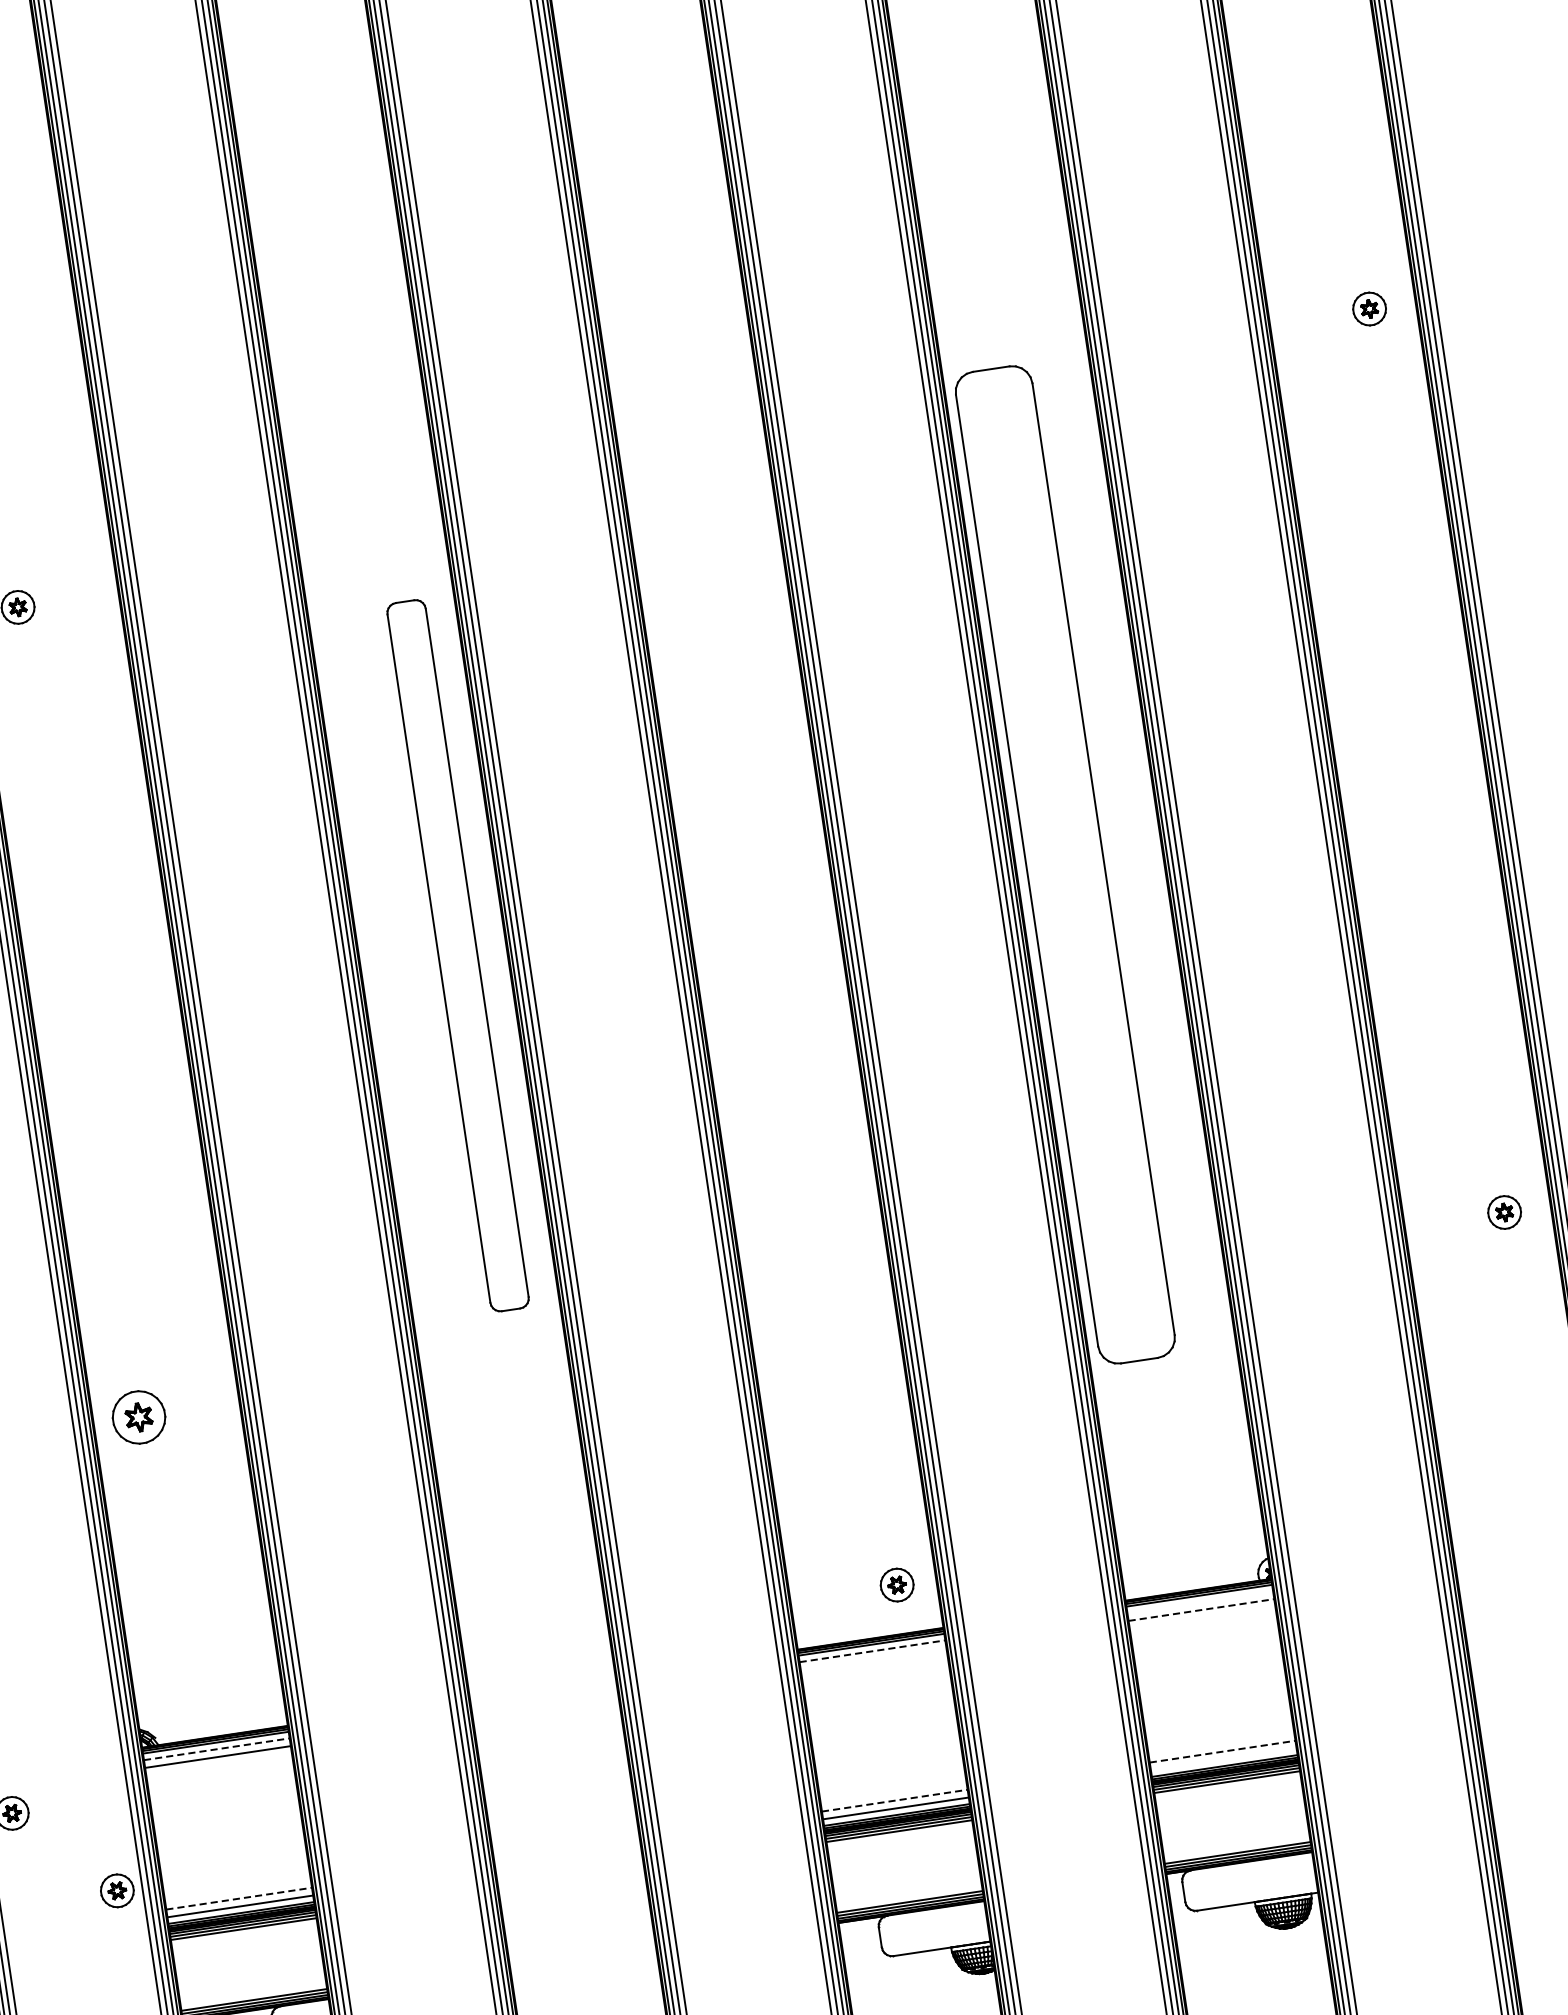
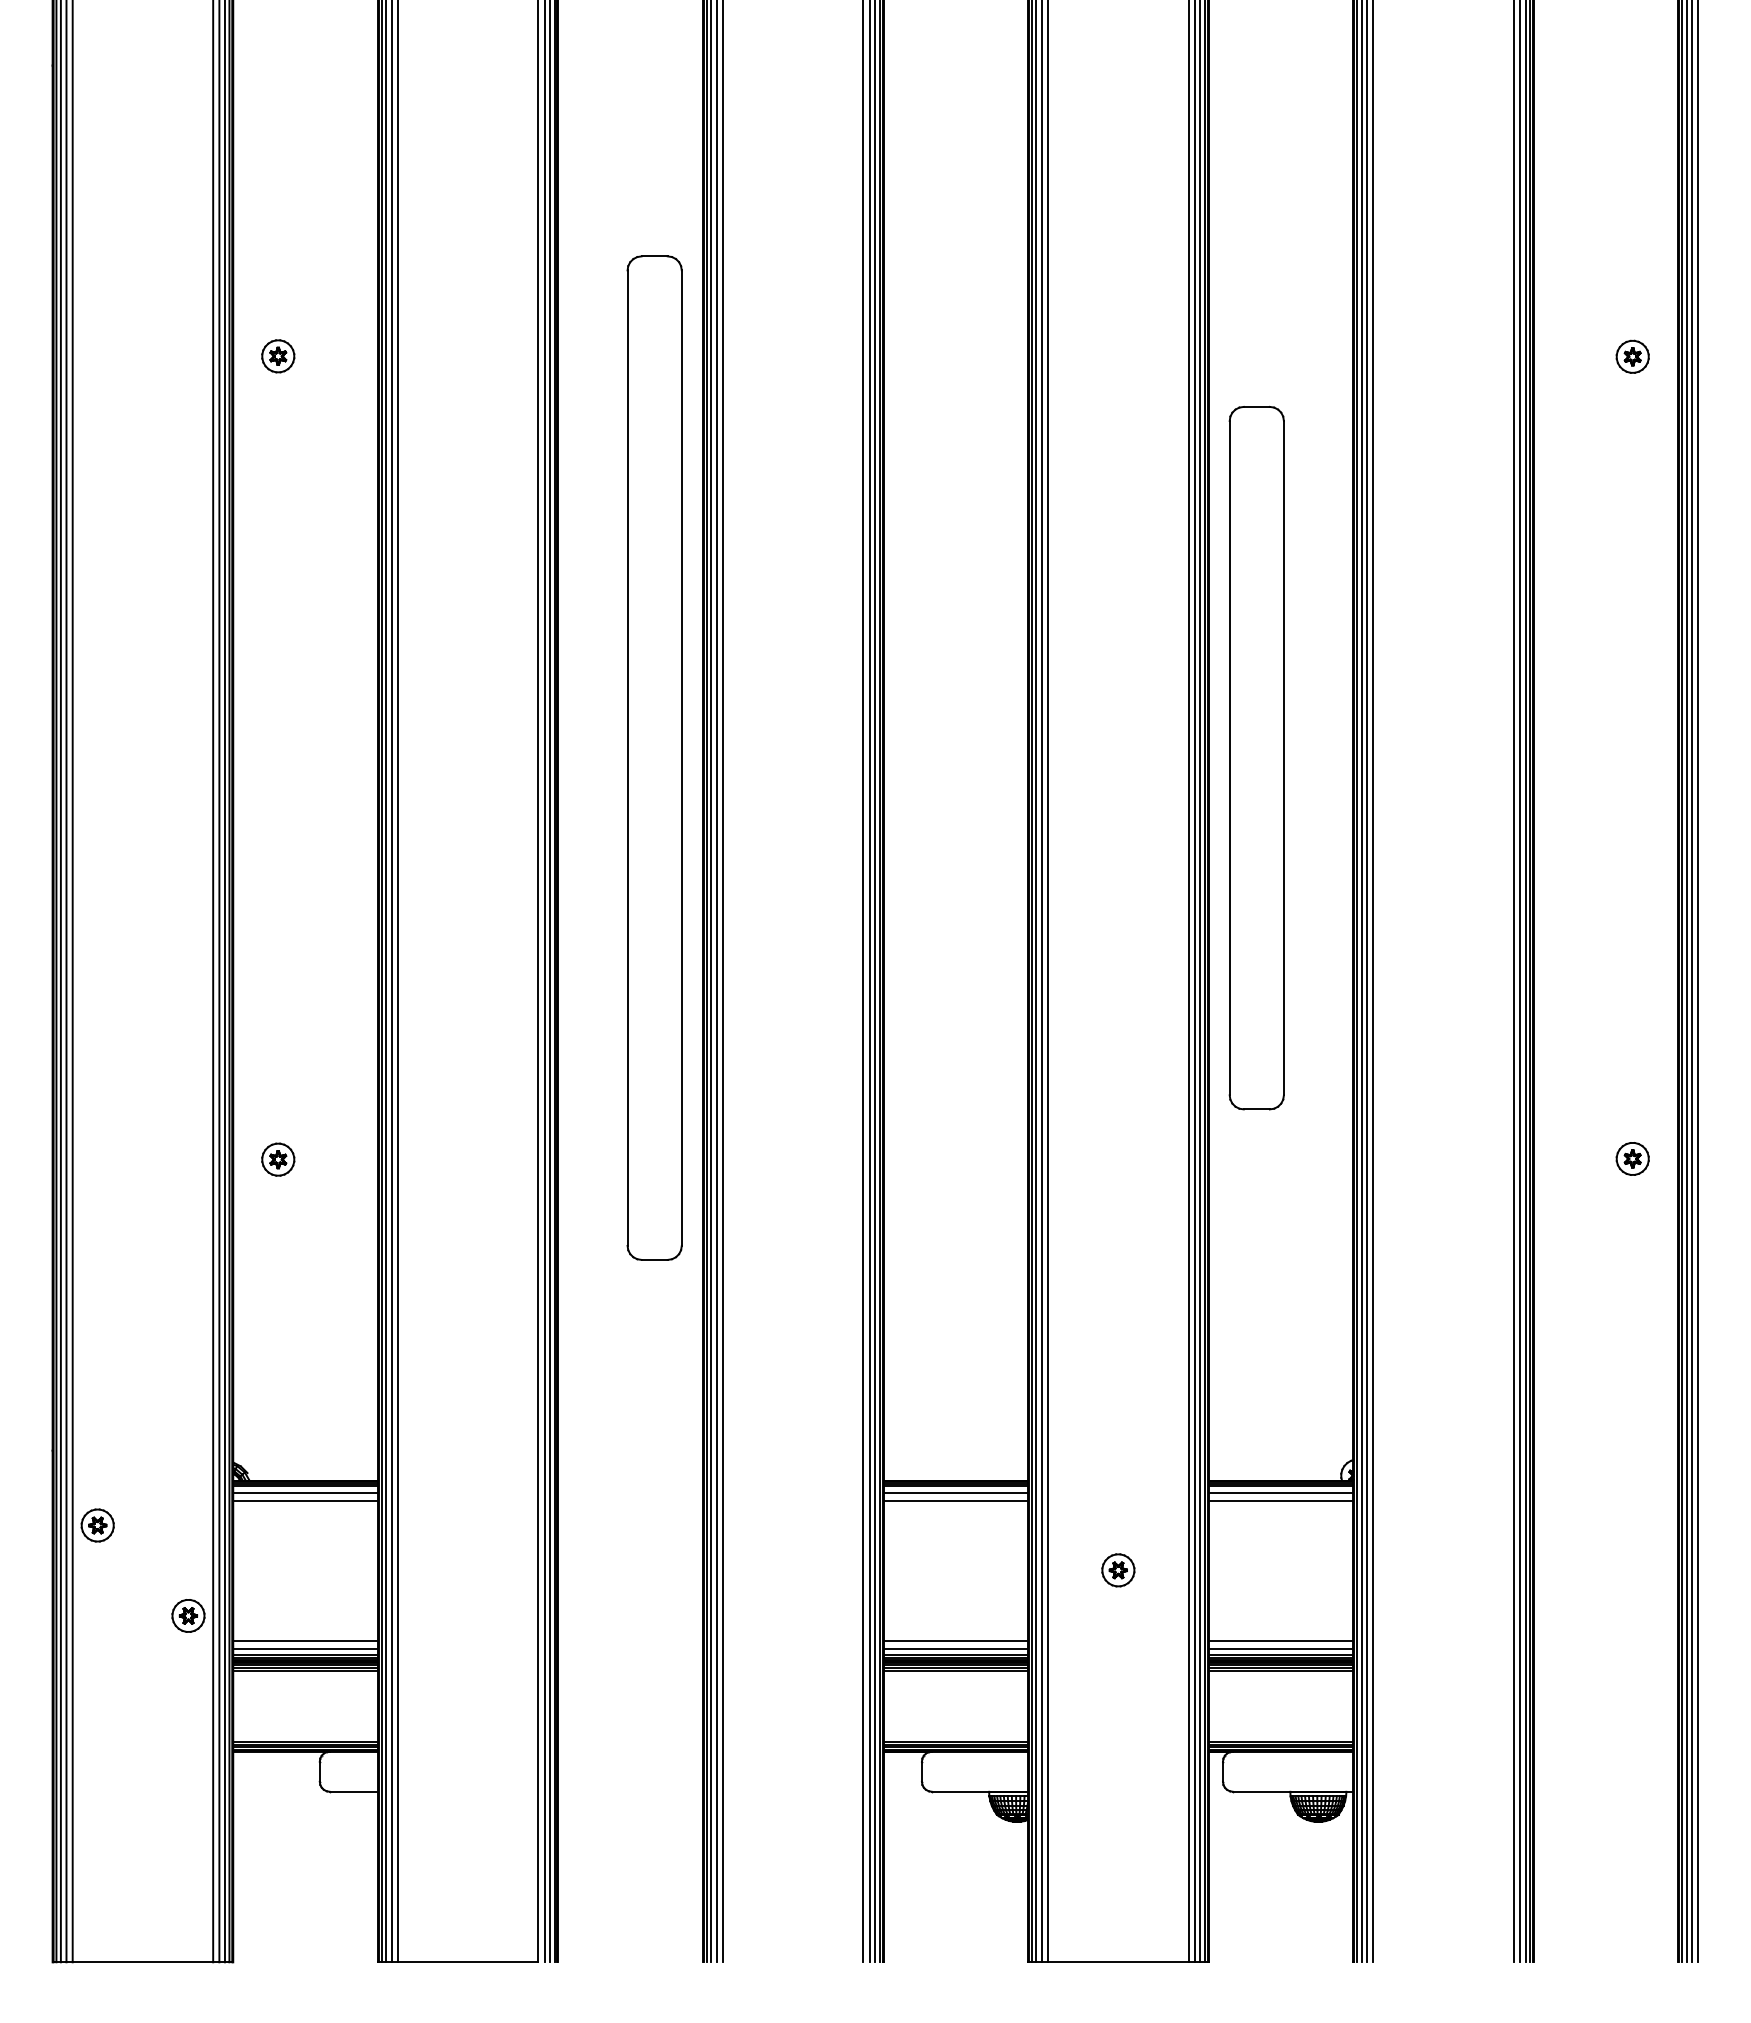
part: (1369, 308) -> (1632, 356), moved
part: (1064, 865) -> (1256, 758), size x0.71
part: (457, 955) -> (654, 757), size x1.43
part: (139, 1417) -> (278, 1159), size x0.62
part: (897, 1585) -> (1118, 1570), moved
line: (1199, 1601) -> (1280, 1492), added
line: (1201, 1609) -> (1281, 1500), dashed -> solid
line: (873, 1650) -> (956, 1492), dashed -> solid
line: (873, 1658) -> (955, 1500), added
line: (217, 1748) -> (306, 1492), dashed -> solid
line: (1223, 1751) -> (1281, 1641), dashed -> solid
line: (1223, 1759) -> (1280, 1648), added
line: (895, 1800) -> (956, 1641), dashed -> solid
line: (240, 1898) -> (306, 1641), dashed -> solid

